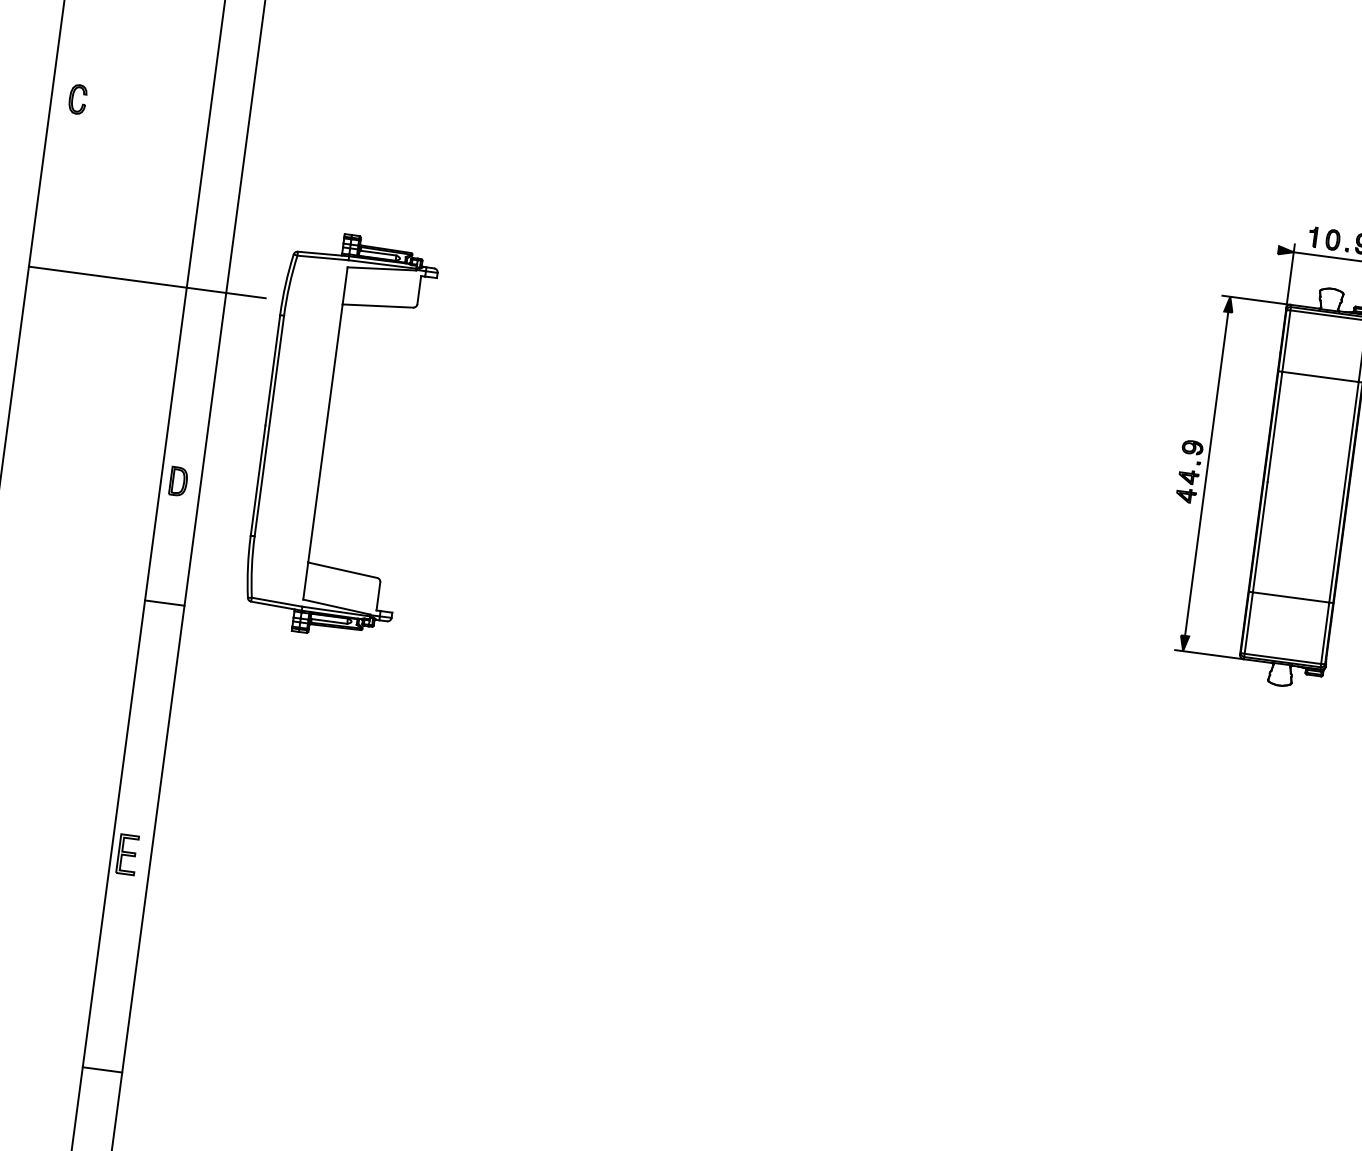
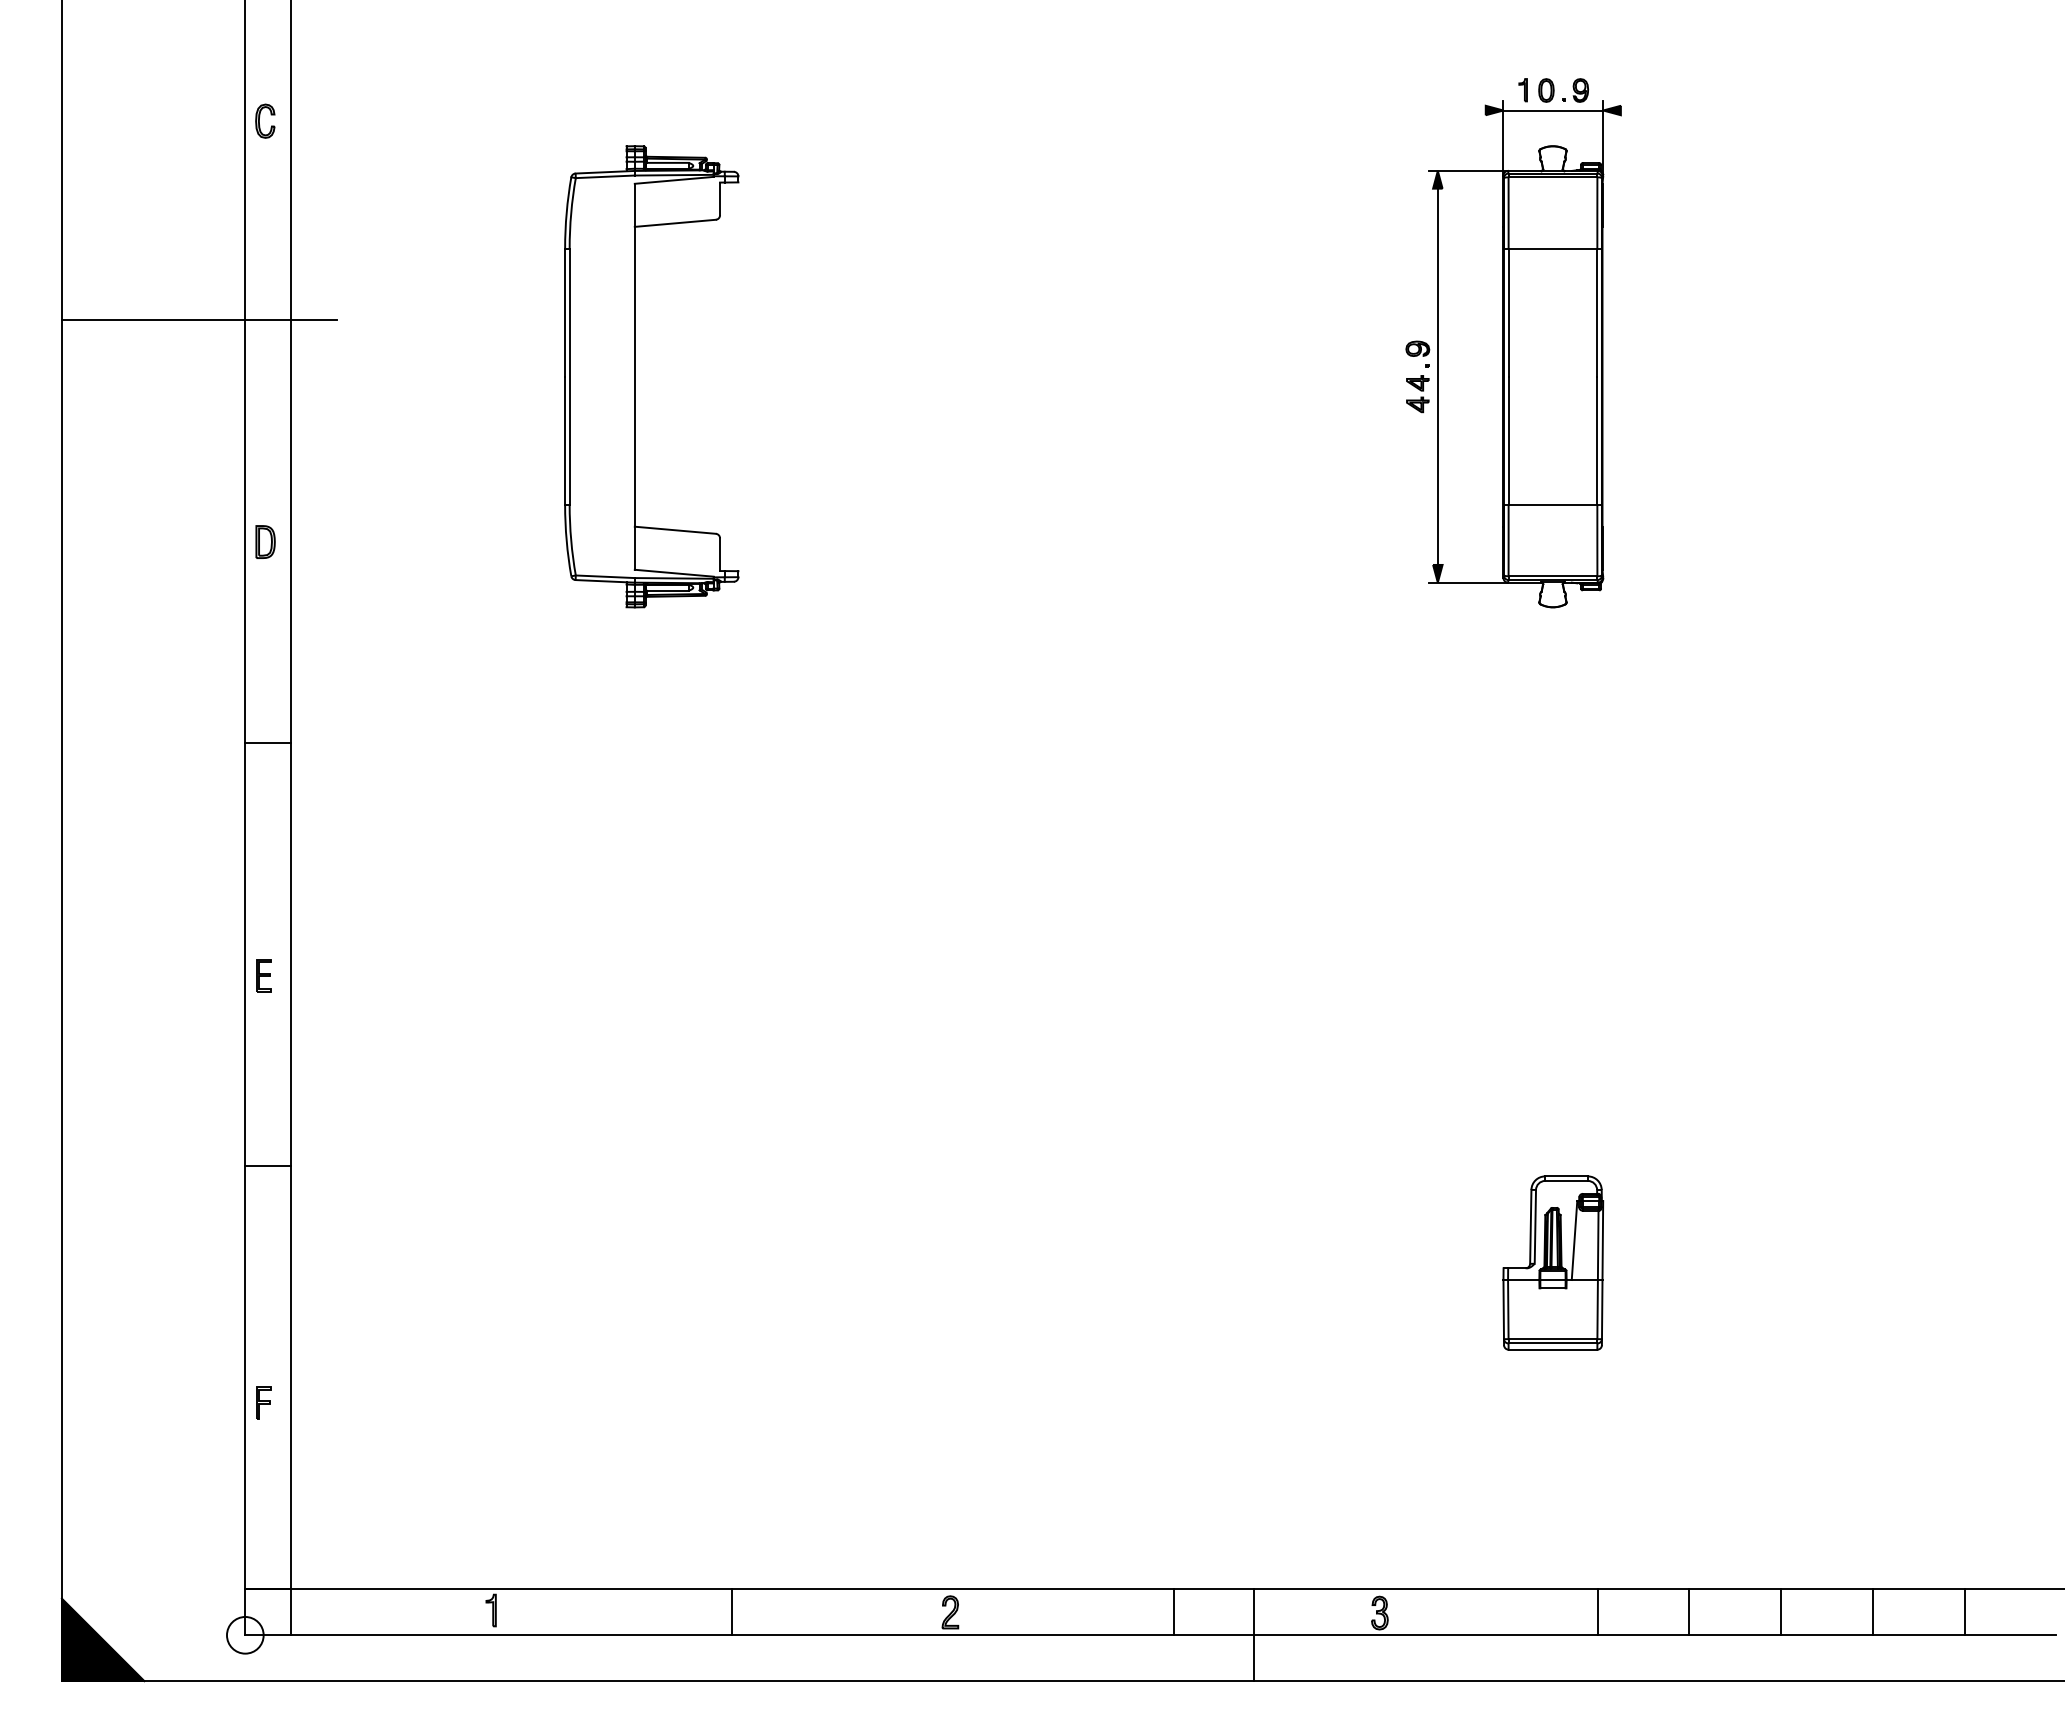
part: (78, 98) -> (265, 120), moved
part: (326, 433) -> (635, 376), moved
line: (165, 602) -> (268, 742), moved
part: (127, 854) -> (263, 975), size x0.71
line: (102, 1070) -> (268, 1166), moved

